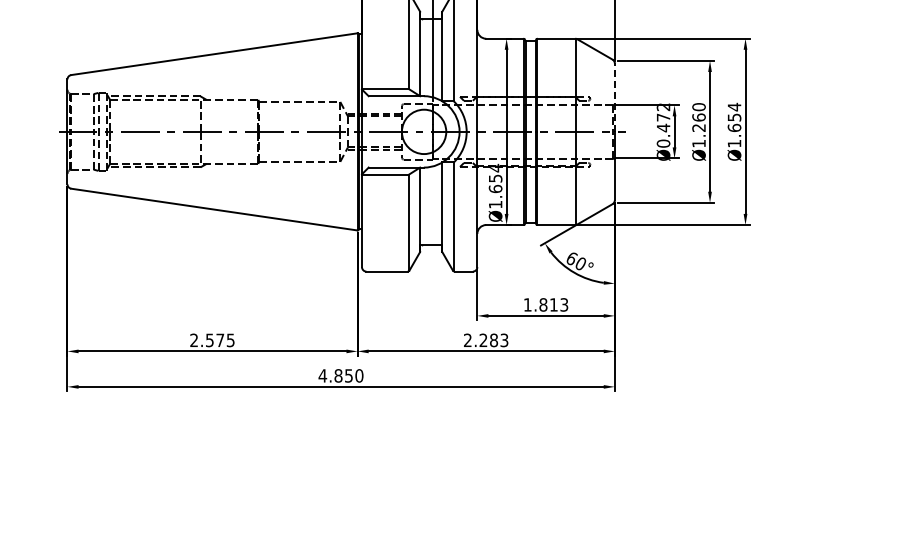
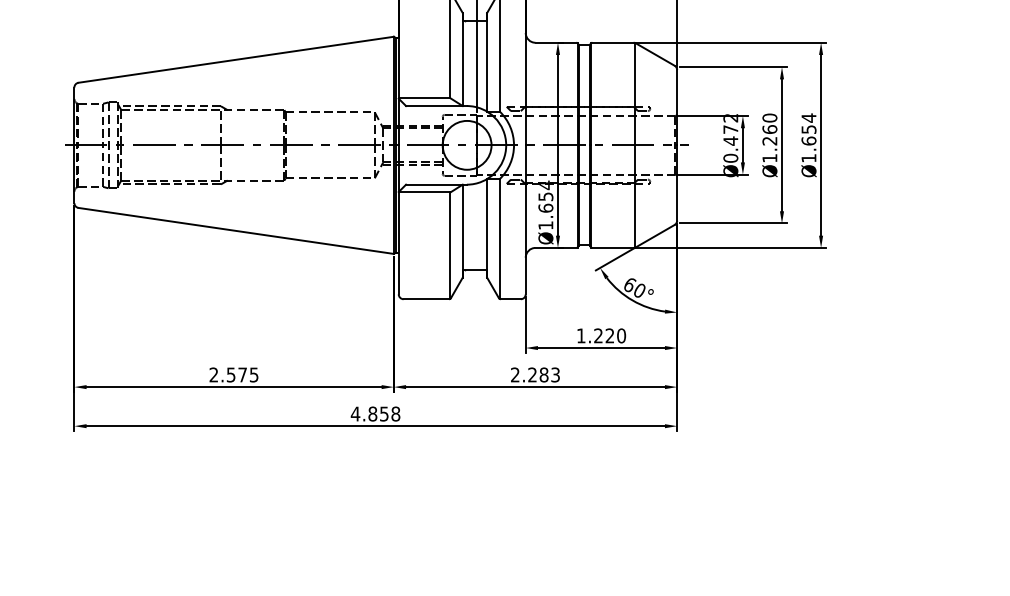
line: (614, 97) -> (676, 107), dashed -> solid
text: (553, 304) -> (609, 335), 1.813 -> 1.220
text: (359, 375) -> (395, 413), 4.850 -> 4.858

